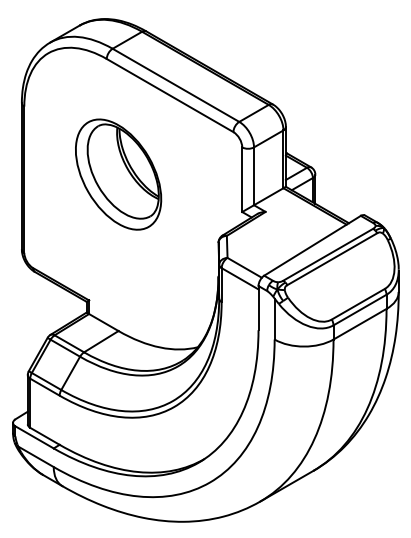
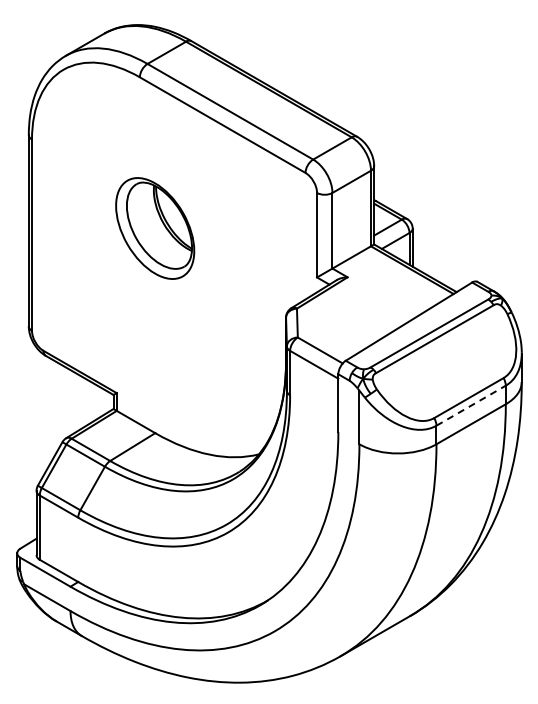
part: (117, 174) -> (154, 228), size x0.7
line: (360, 309) -> (471, 405), solid -> dashed

